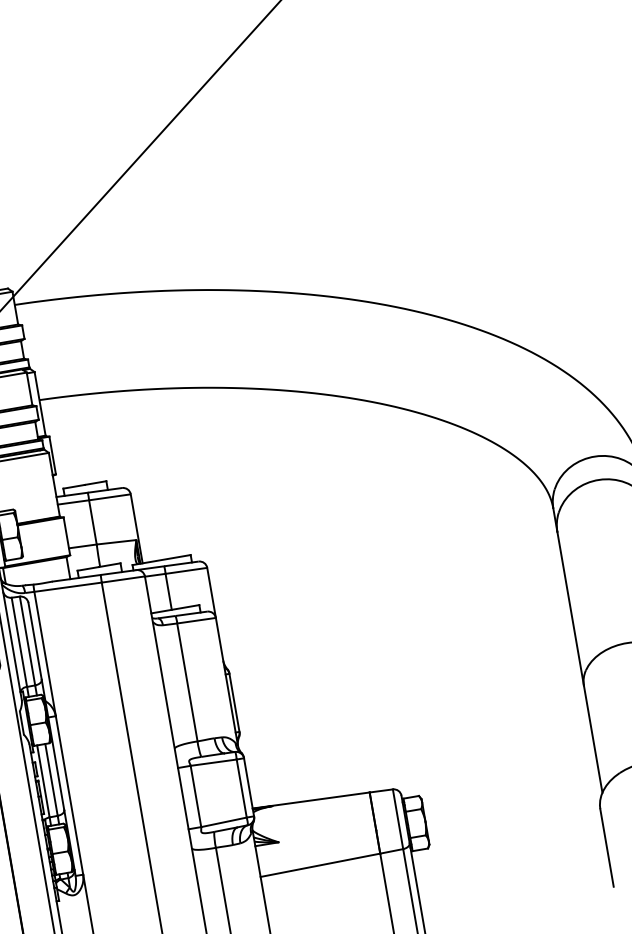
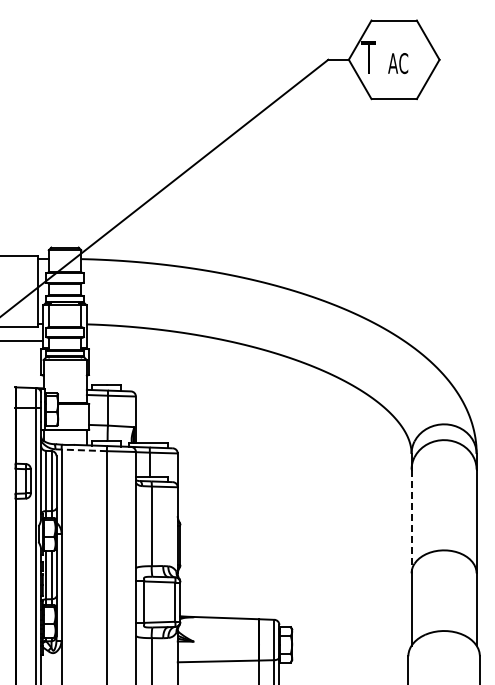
line: (68, 587) -> (84, 450), solid -> dashed
line: (570, 608) -> (411, 521), solid -> dashed

